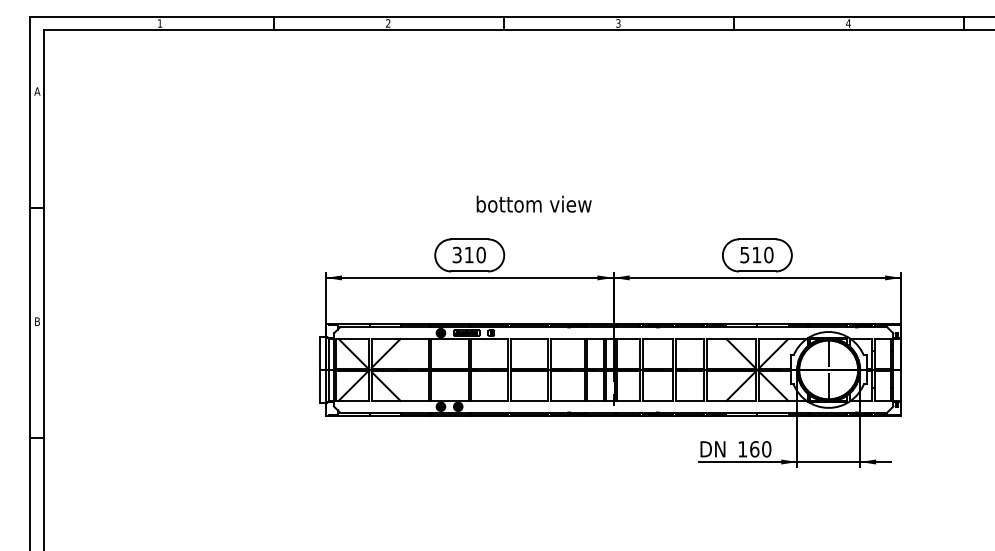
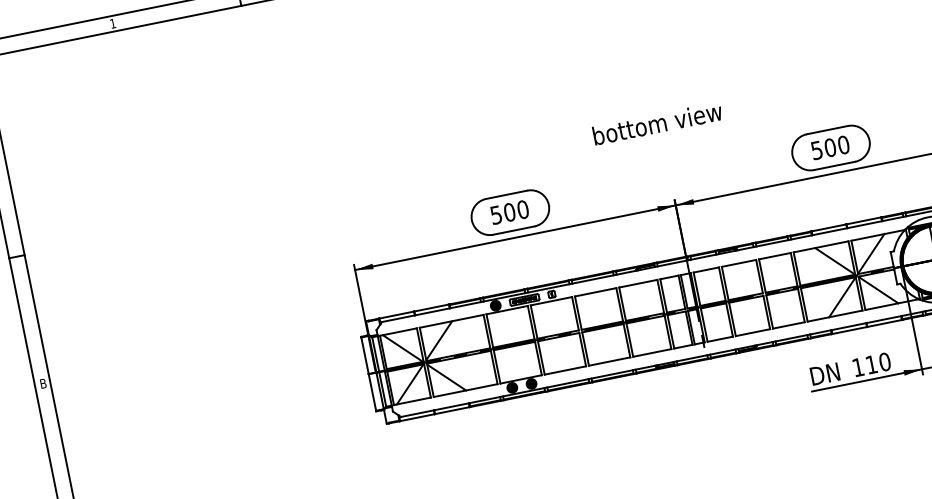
text: (533, 203) -> (656, 122), moved
text: (463, 254) -> (503, 213), 310 -> 500
text: (756, 254) -> (829, 147), 510 -> 500
text: (754, 449) -> (871, 365), 160 -> 110

